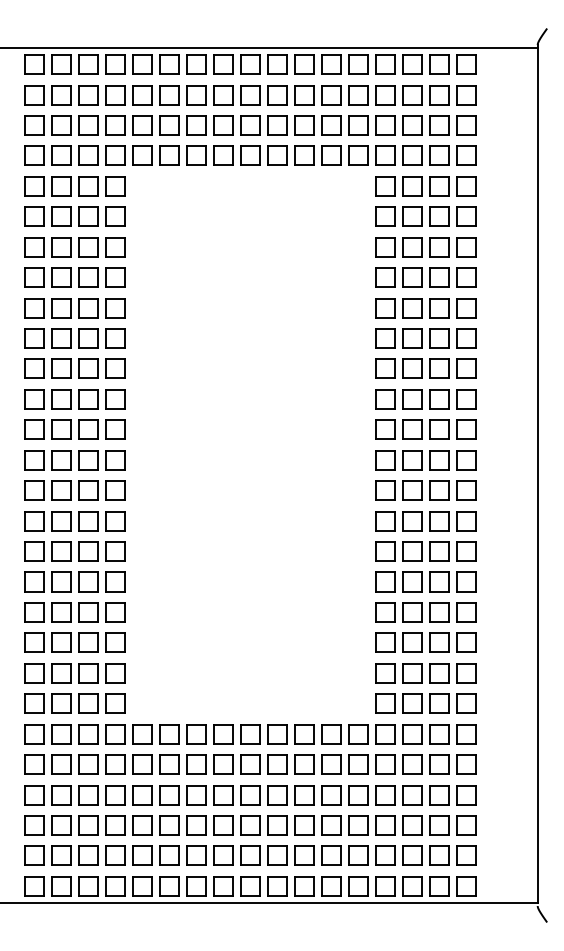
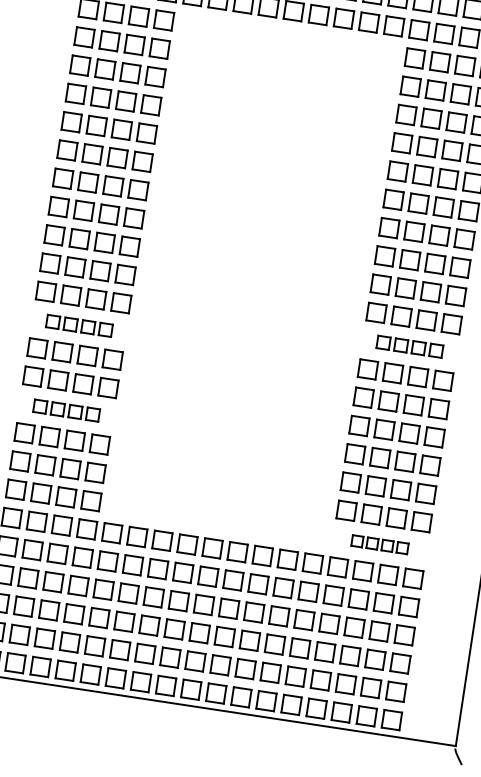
part: (425, 490) -> (409, 346), size x0.7
part: (74, 521) -> (79, 326), size x0.7
part: (74, 612) -> (66, 410), size x0.7
part: (425, 703) -> (379, 544), size x0.6

